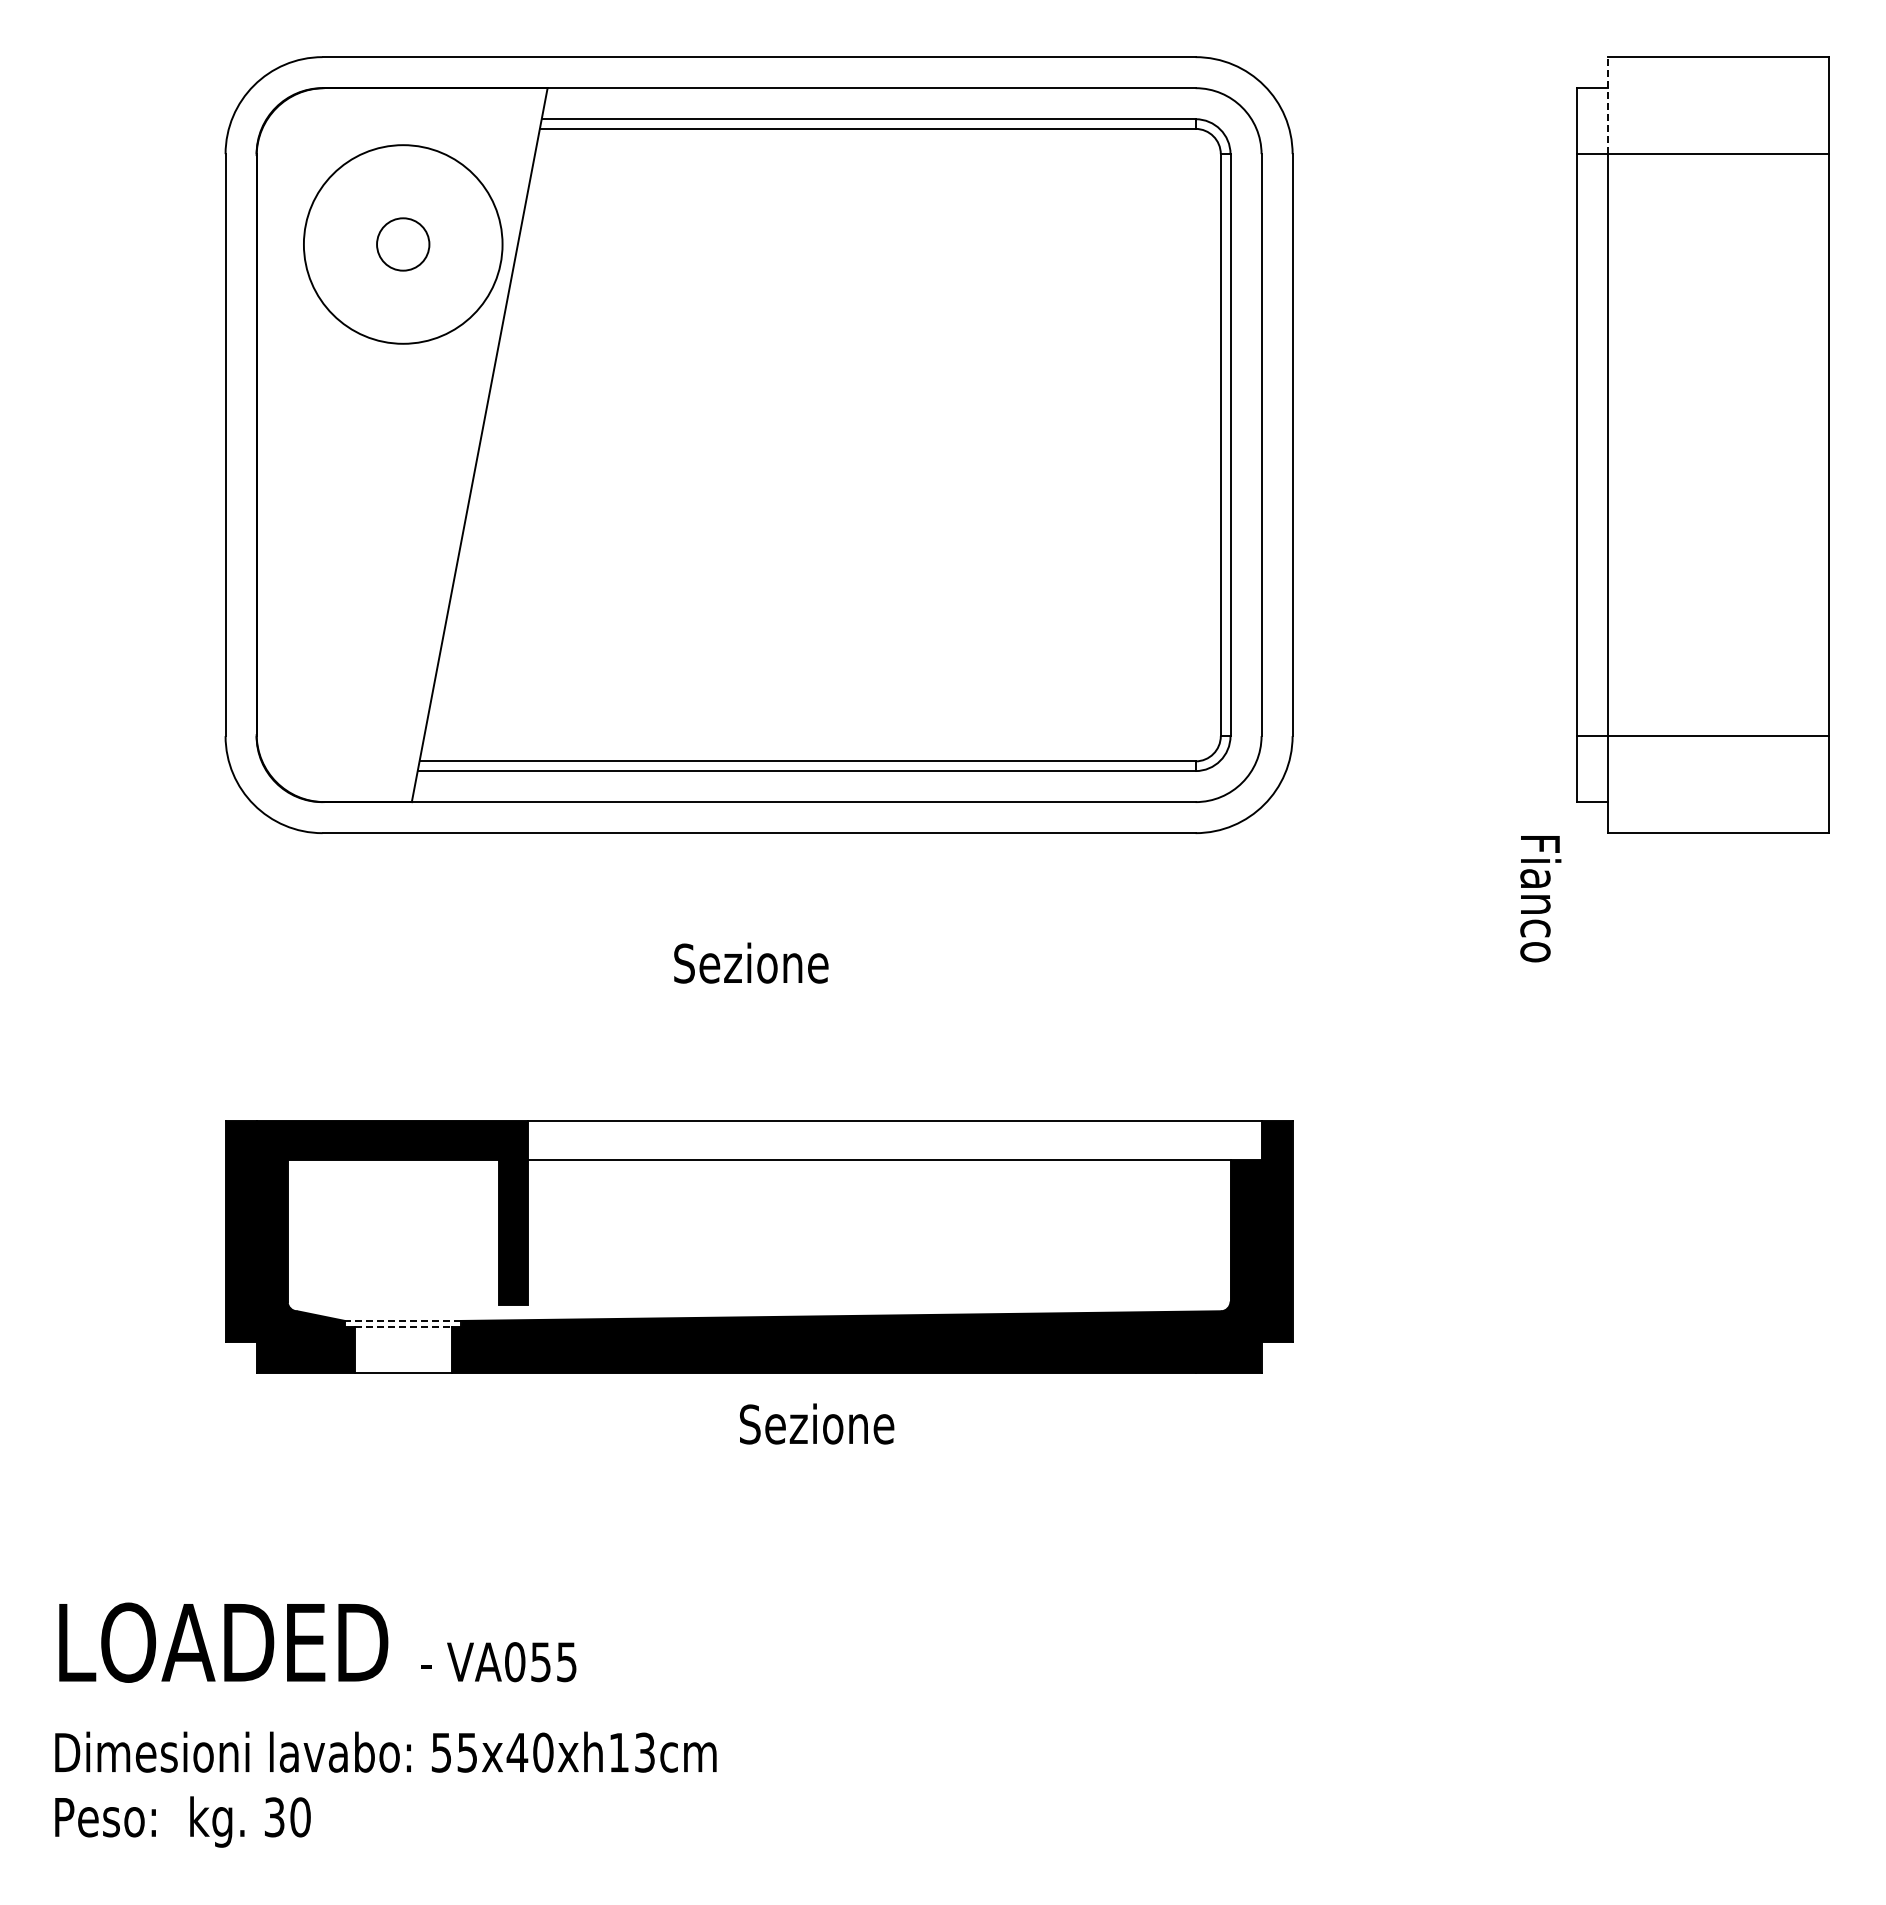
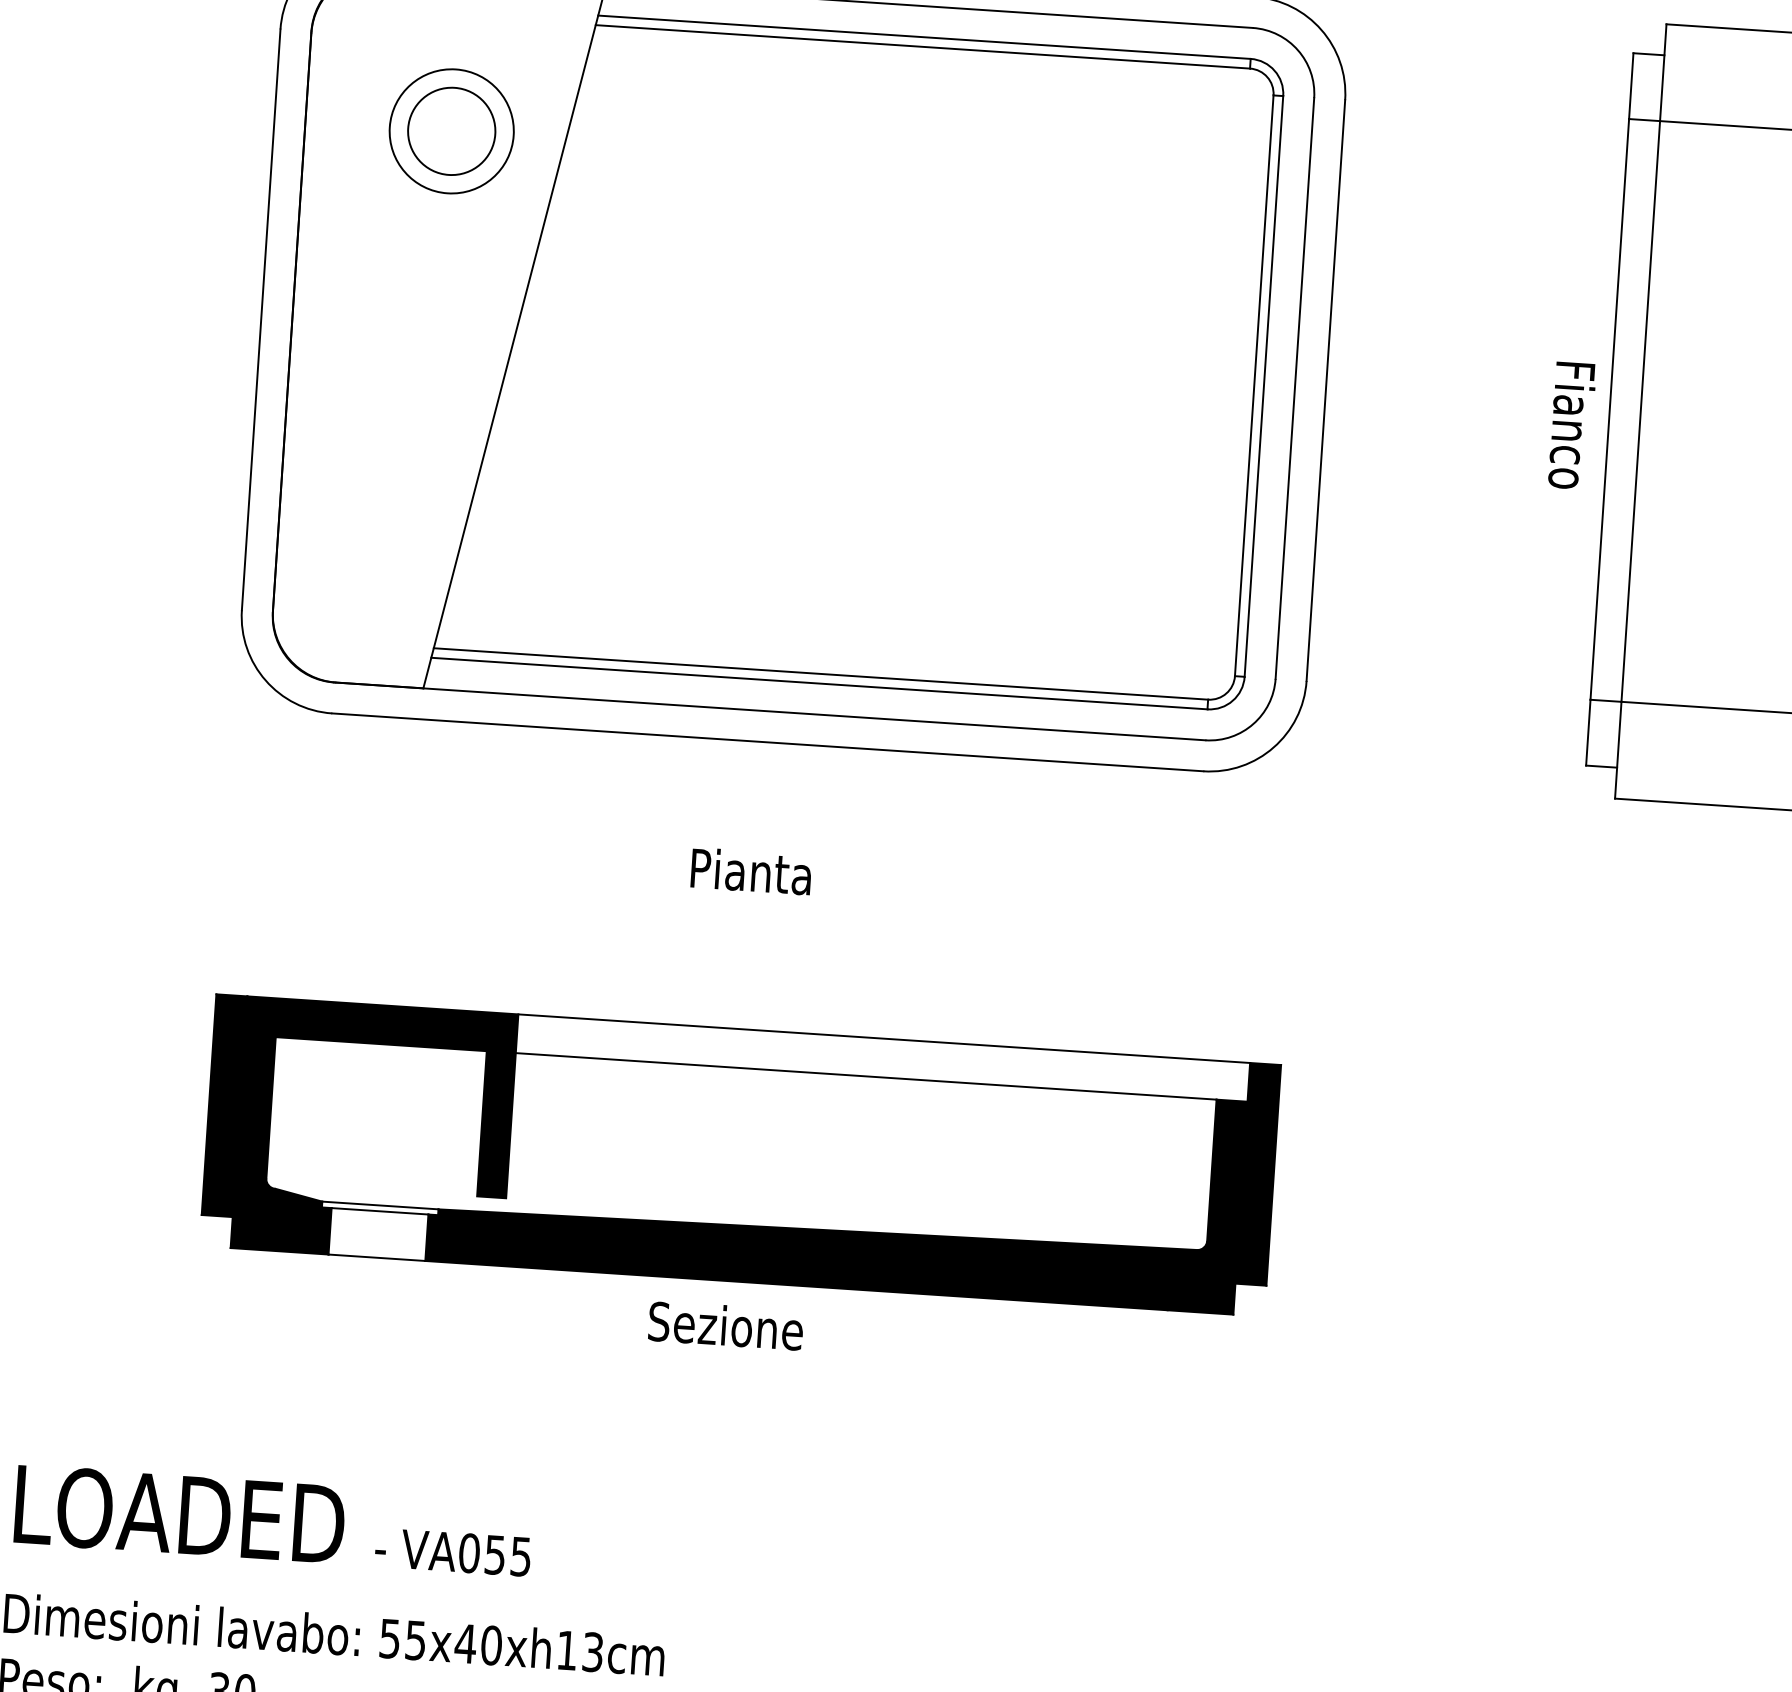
line: (1608, 105) -> (1663, 72), dashed -> solid
circle: (402, 244) -> (451, 131), size x1.67
circle: (403, 244) -> (452, 131), size x0.62
text: (1540, 899) -> (1571, 426), moved
text: (751, 962) -> (751, 870), Sezione -> Pianta
line: (402, 1320) -> (379, 1204), dashed -> solid
line: (403, 1326) -> (380, 1211), dashed -> solid
text: (817, 1423) -> (726, 1325), moved

